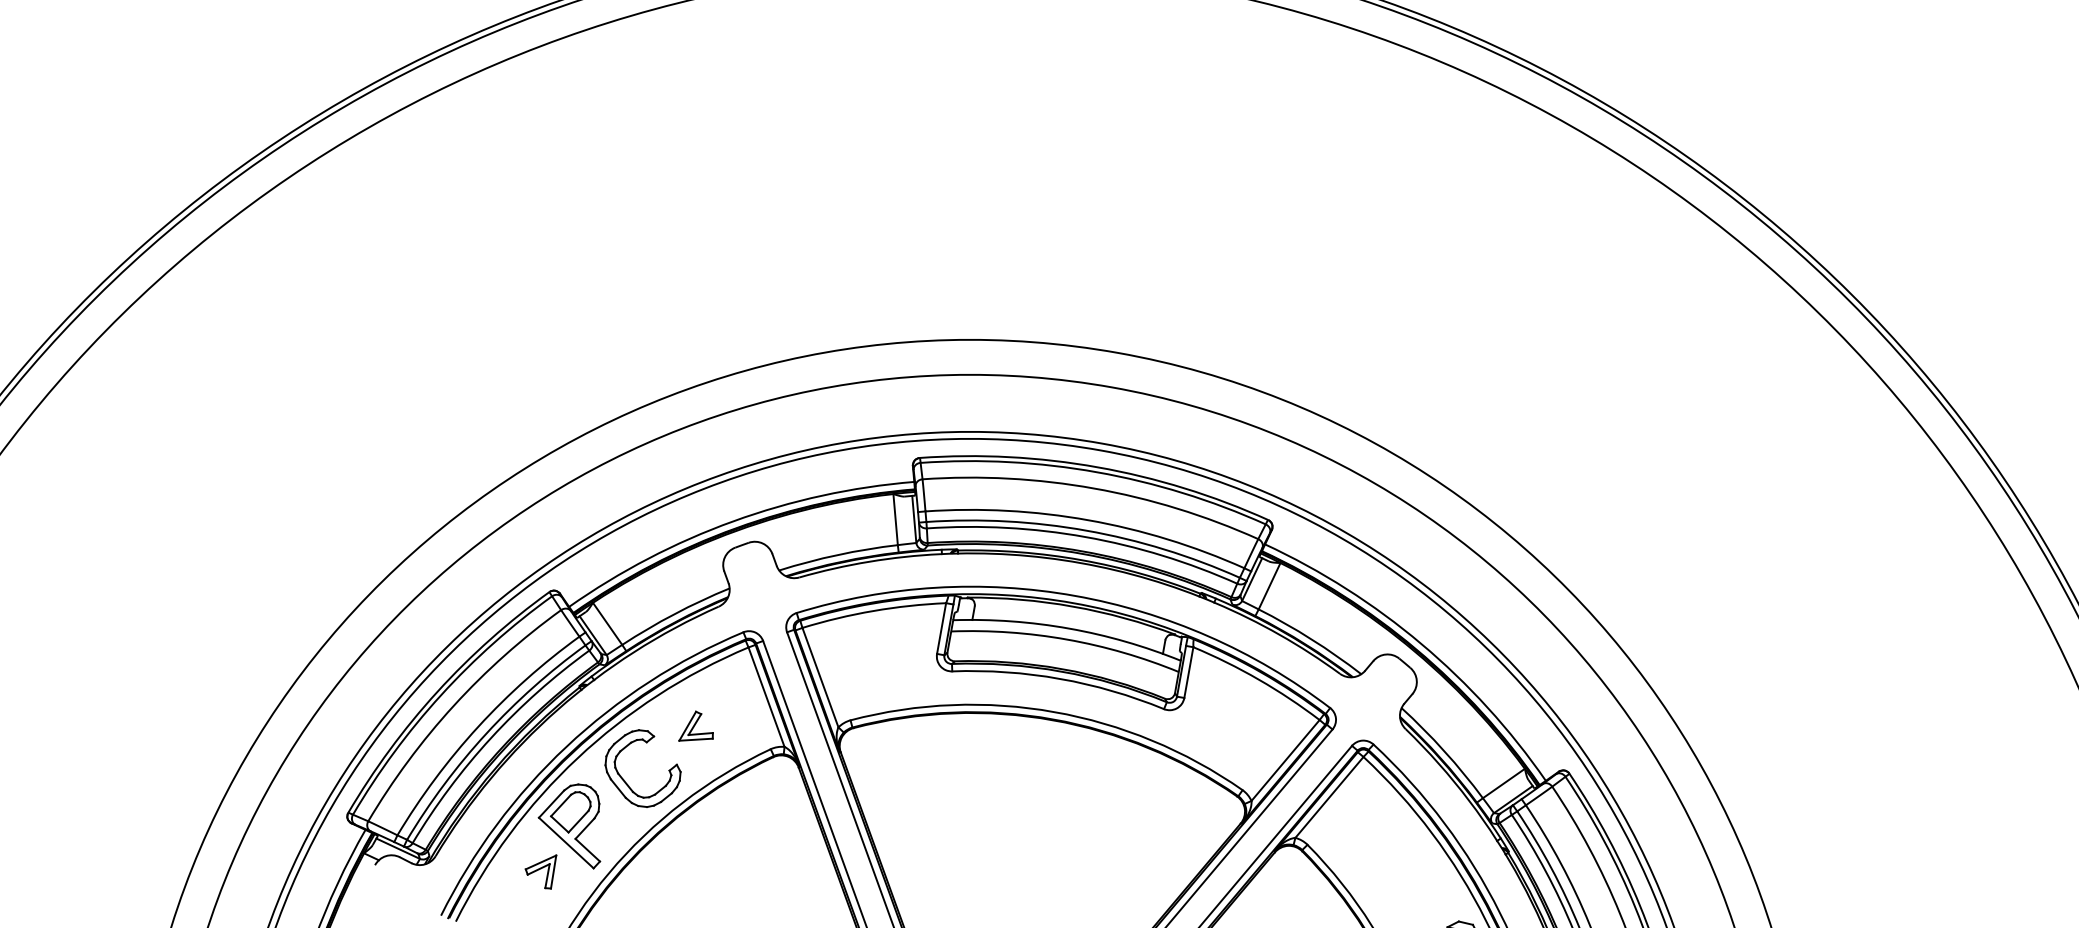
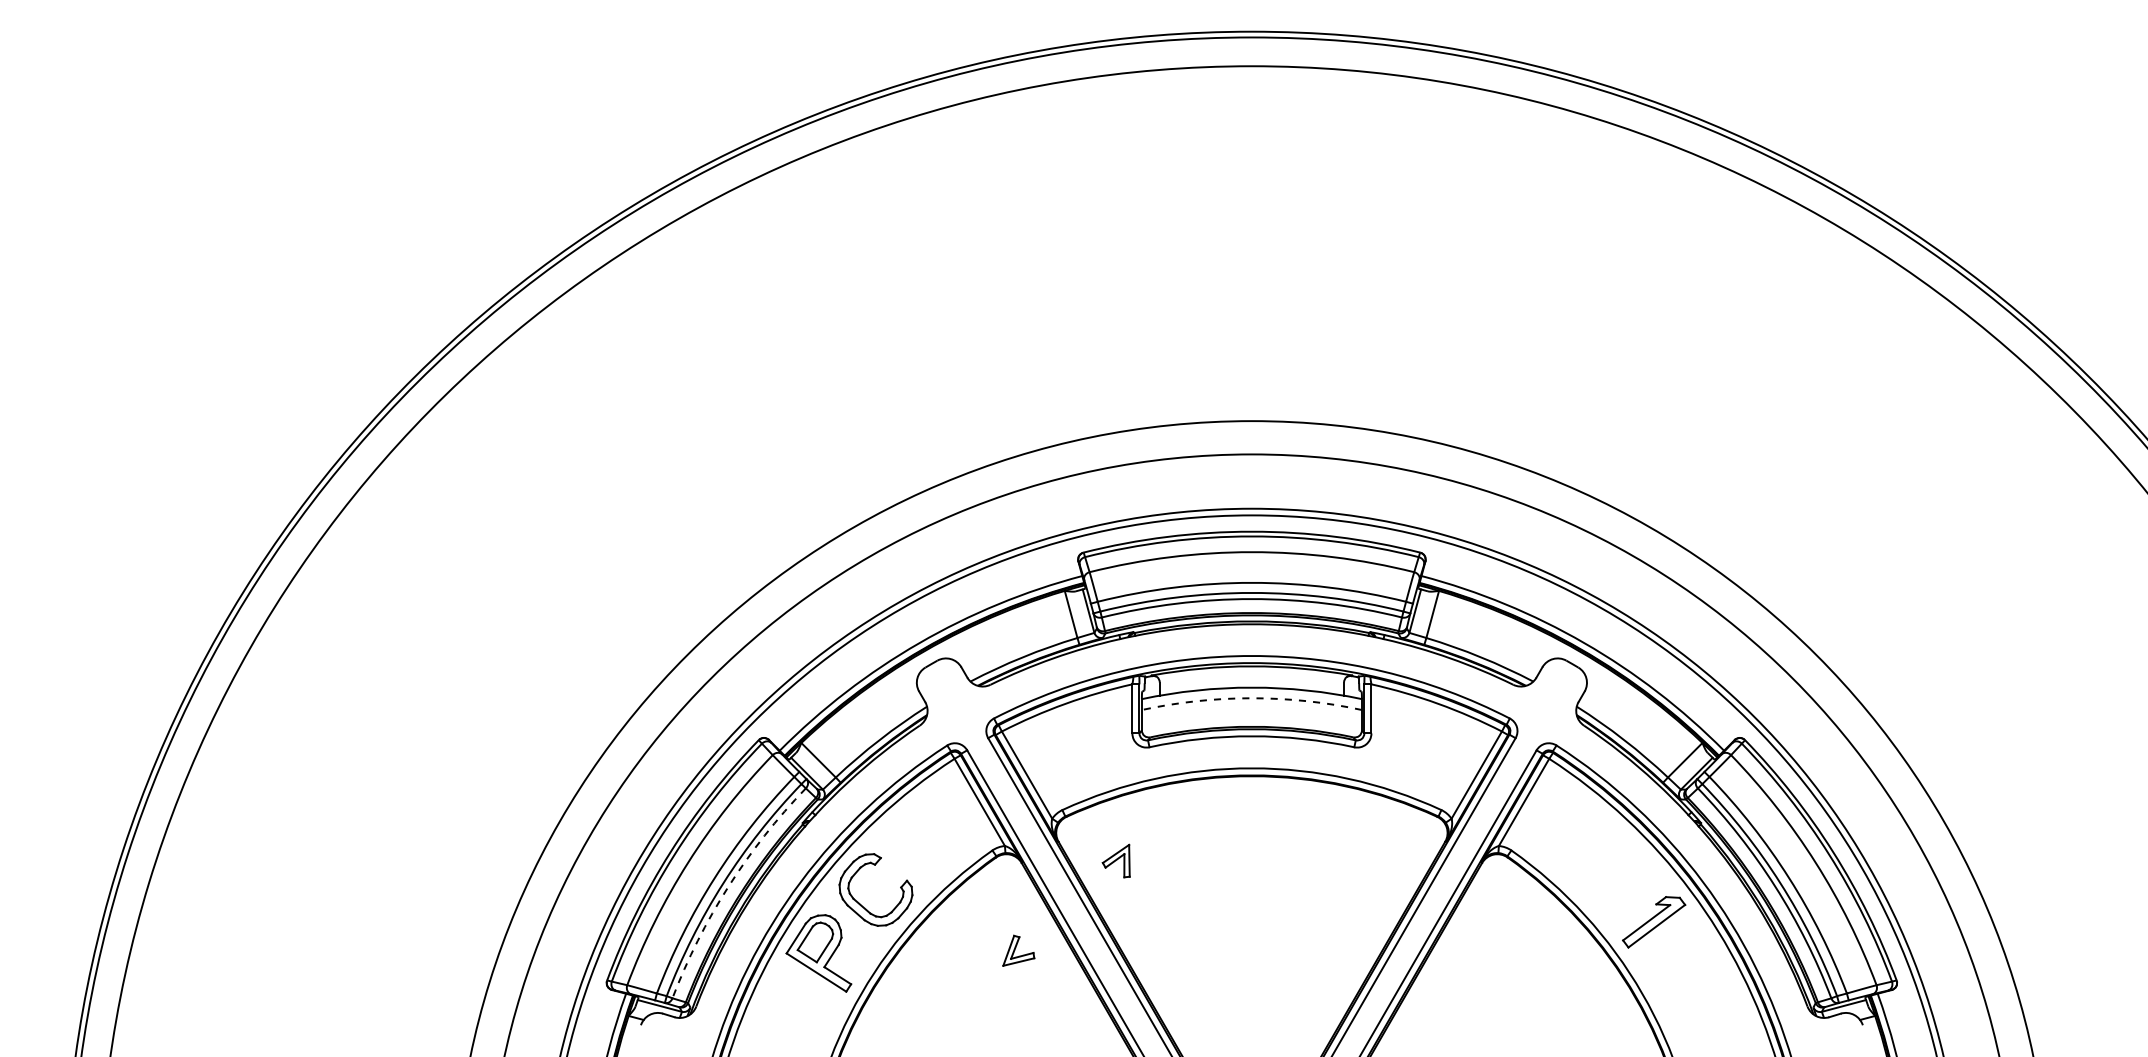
arc: (1066, 639) -> (1251, 698), solid -> dashed
part: (697, 727) -> (1018, 950), moved
arc: (491, 737) -> (728, 886), solid -> dashed
part: (539, 869) -> (1115, 860), moved

